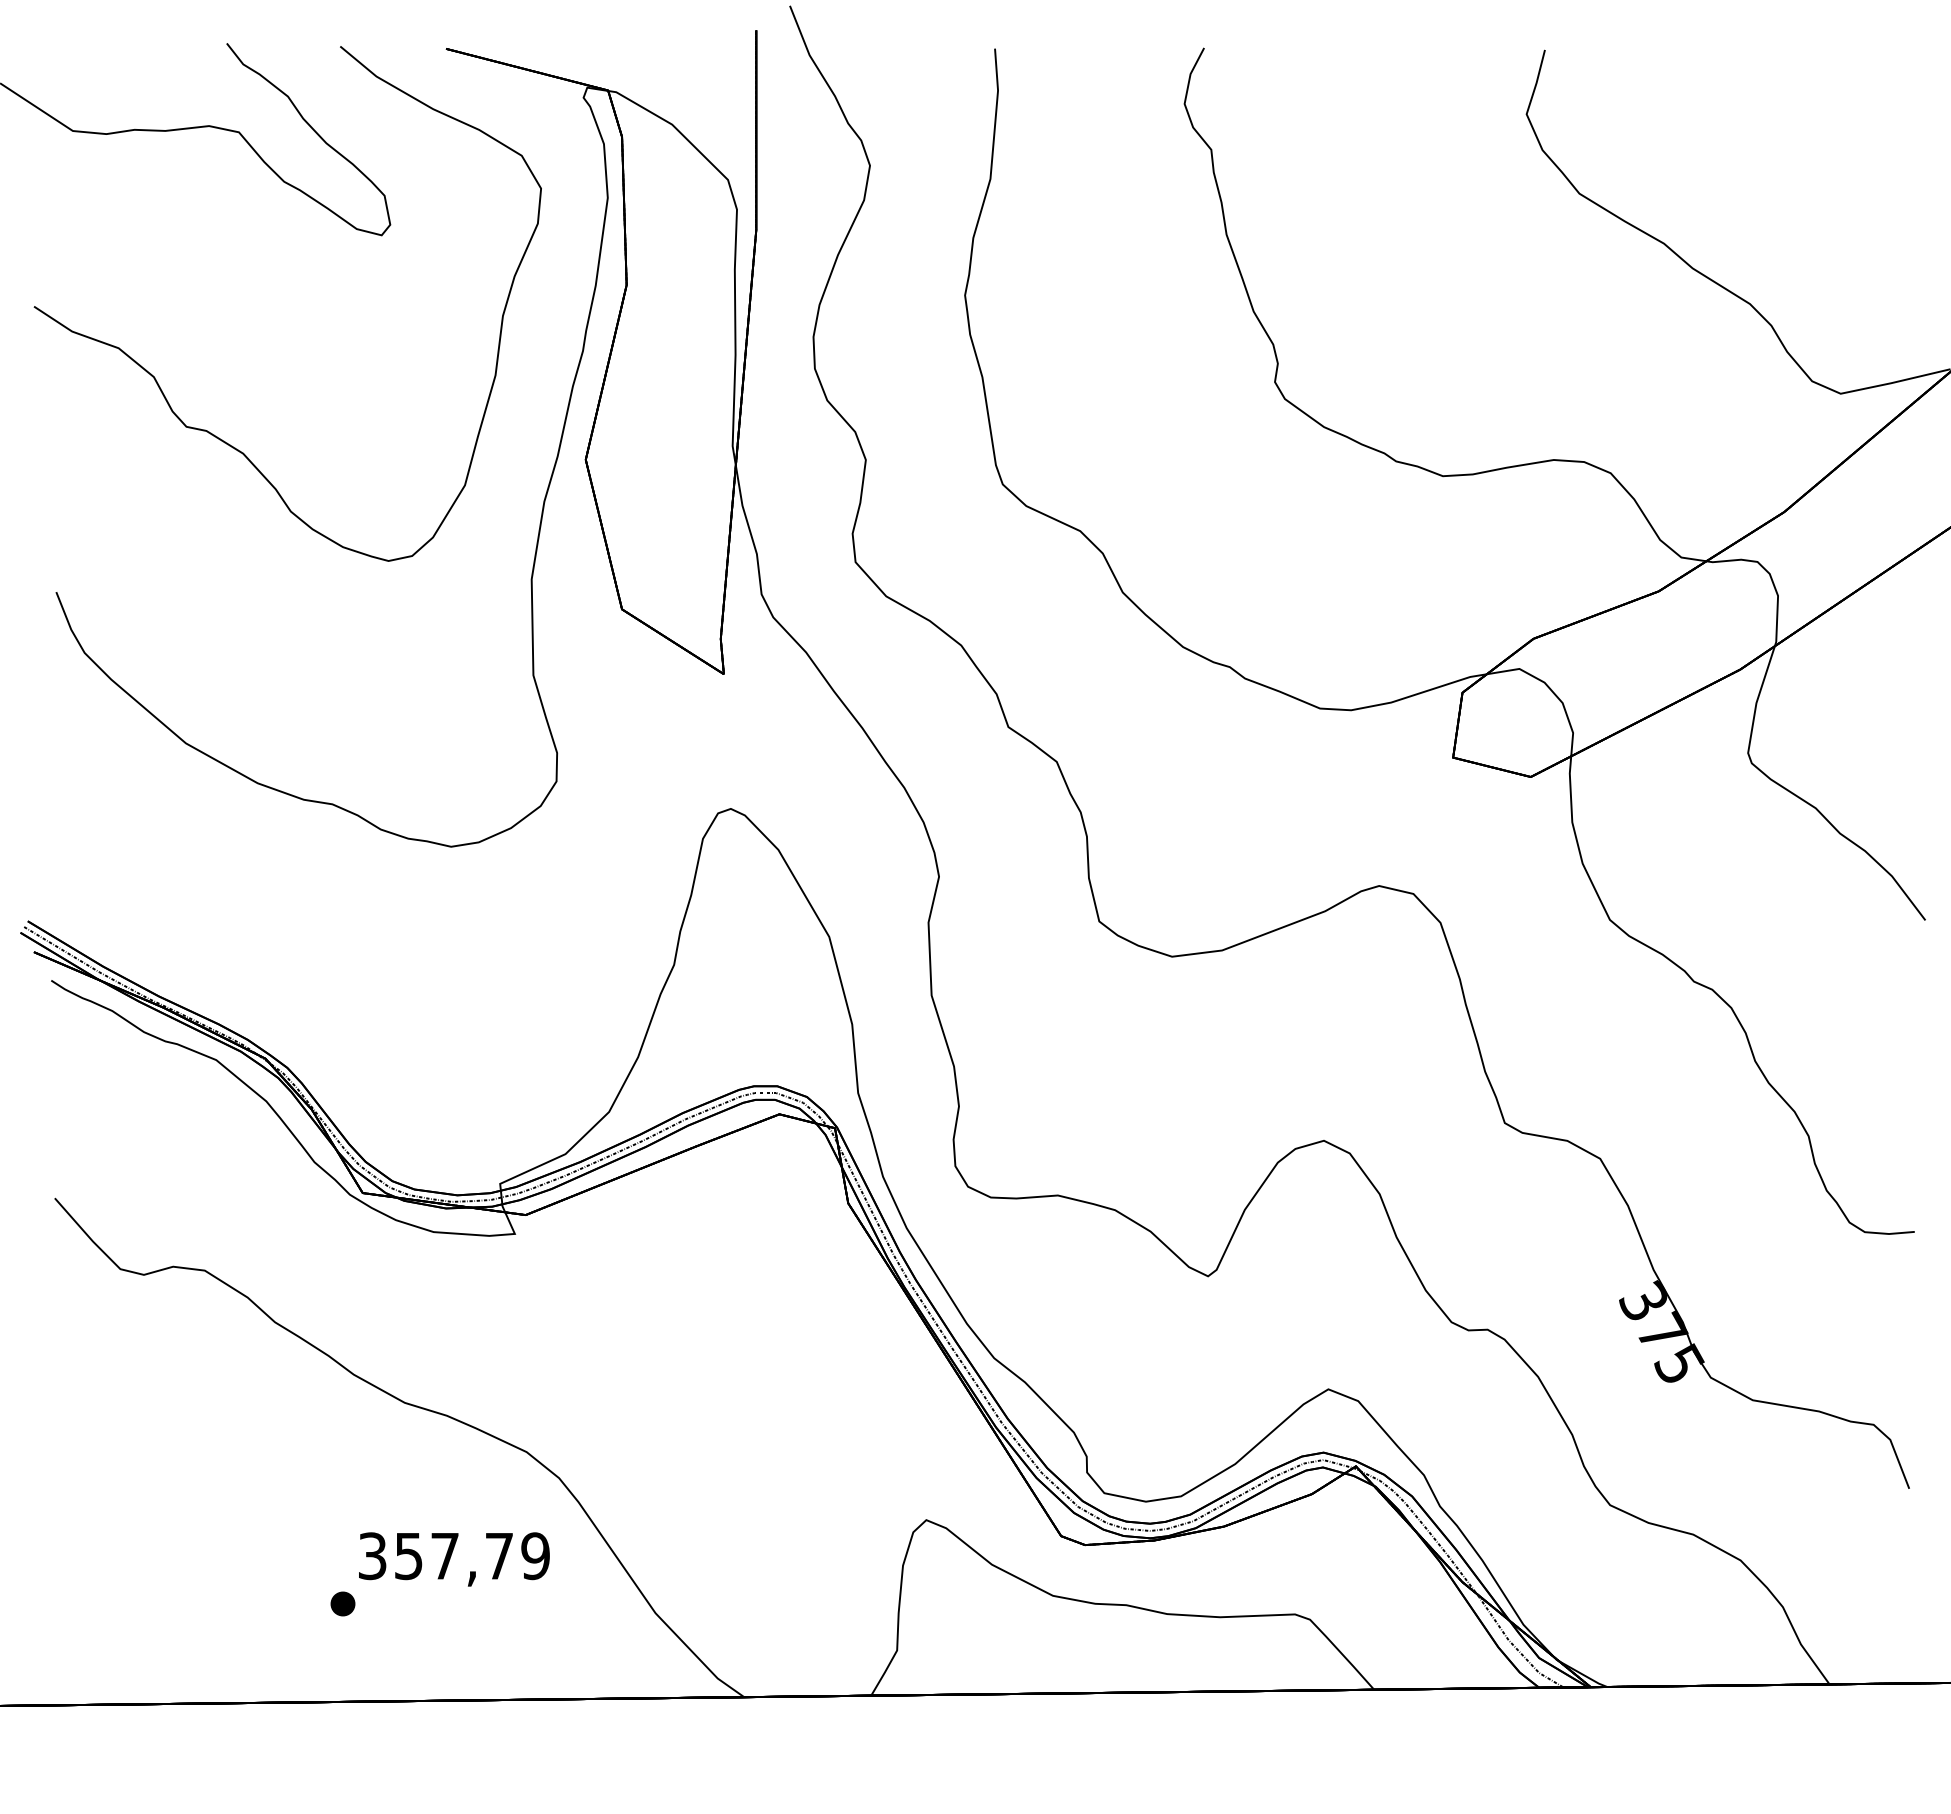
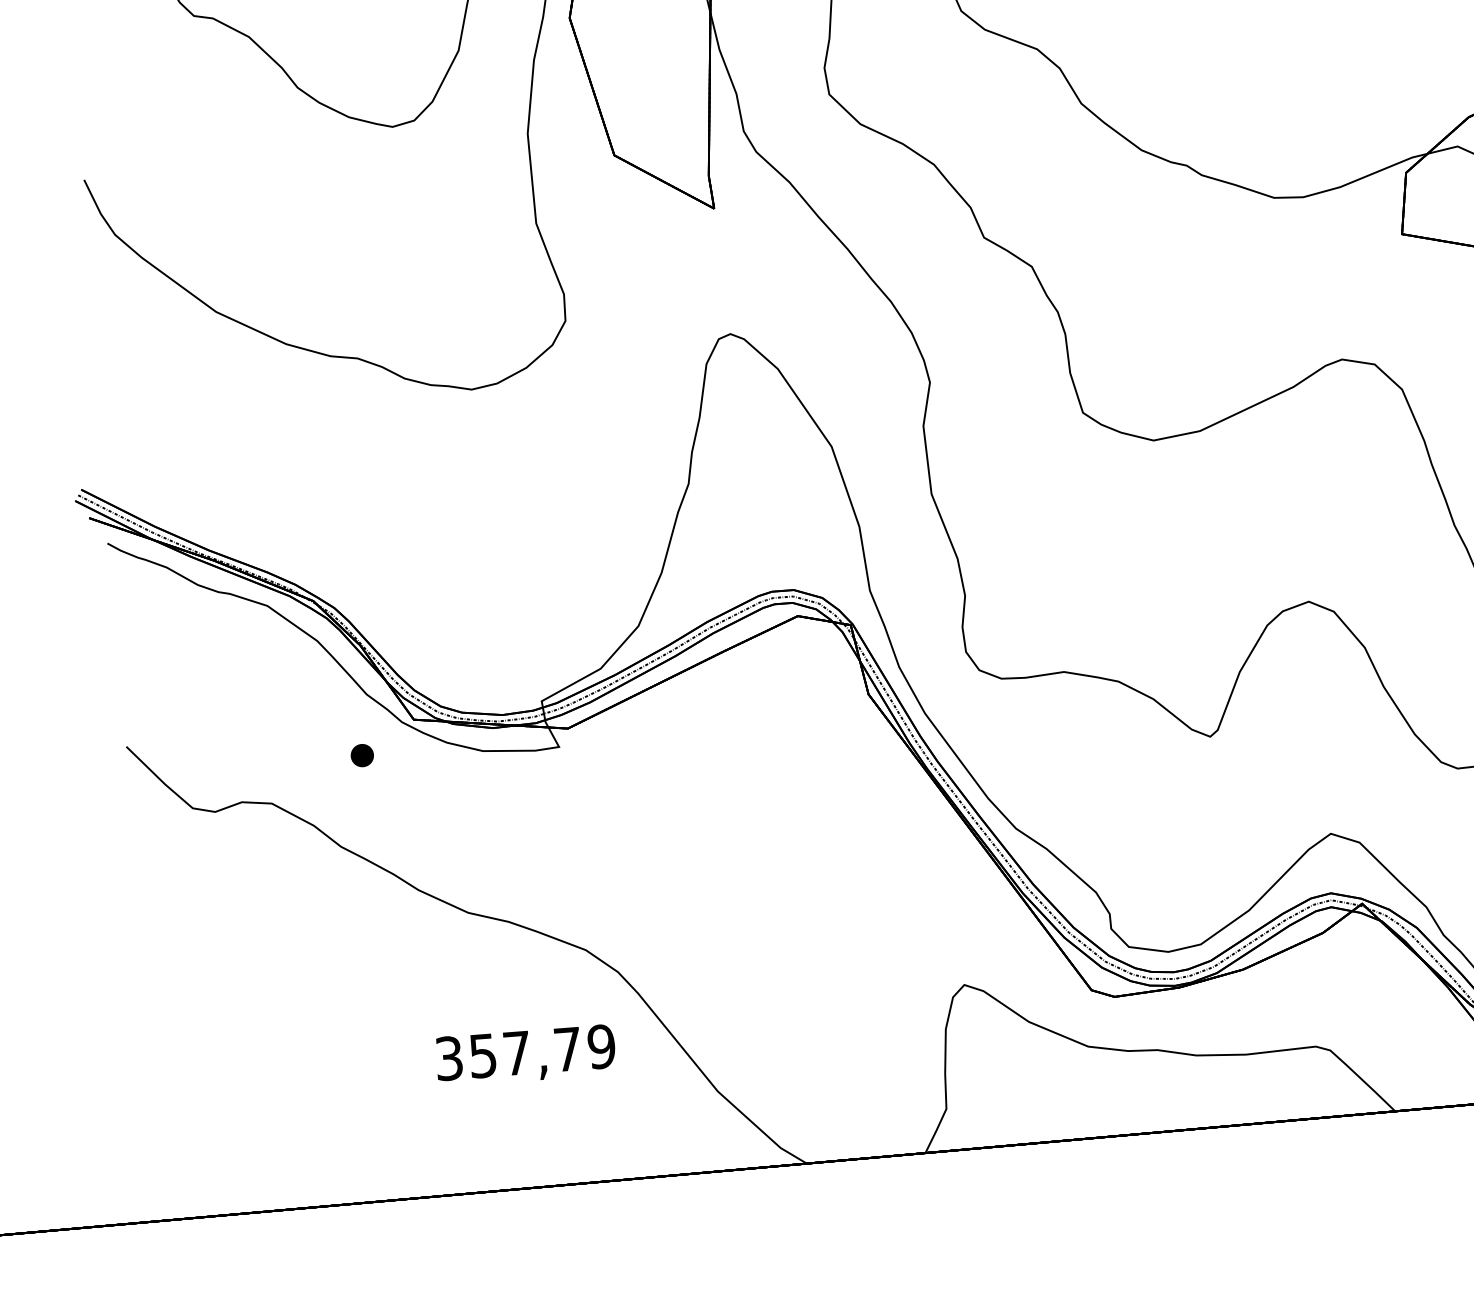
part: (342, 1603) -> (361, 755), moved

